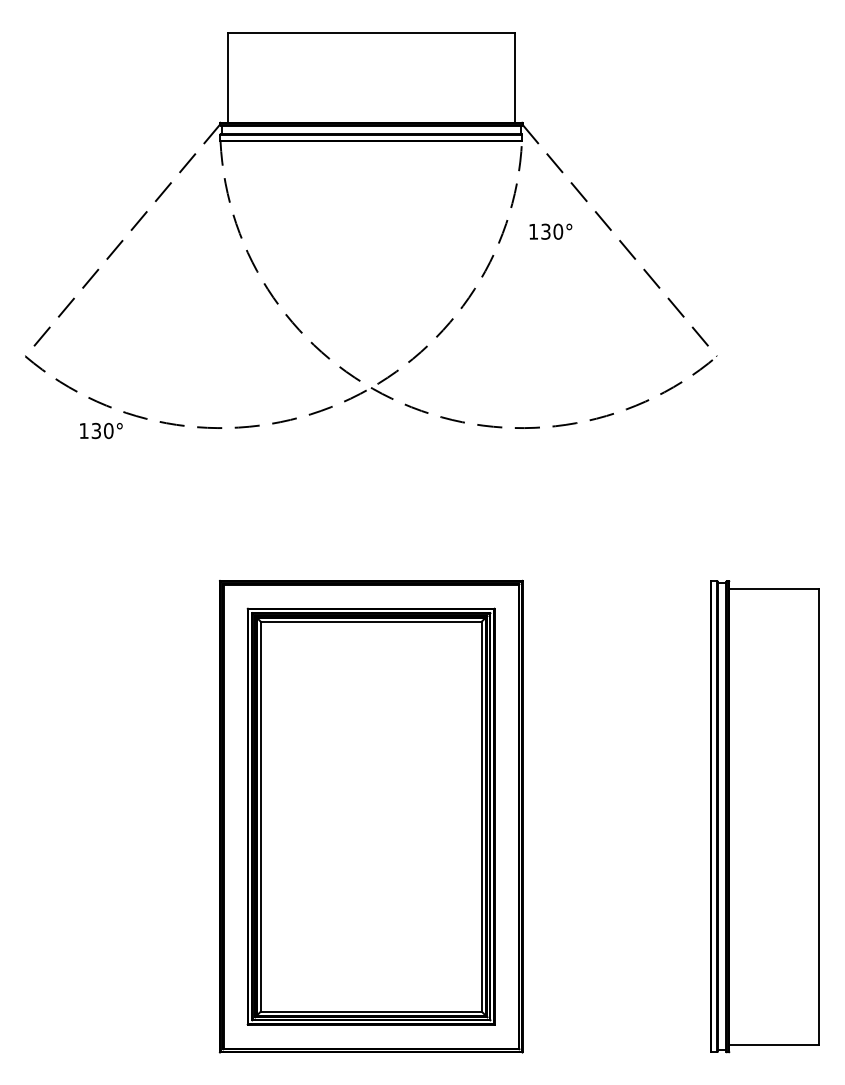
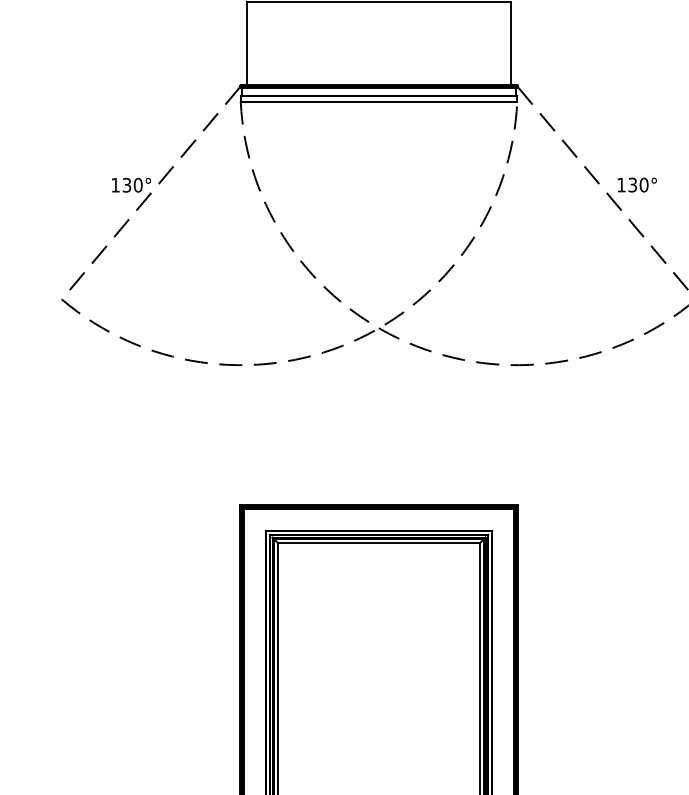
text: (550, 231) -> (636, 184), moved
text: (101, 430) -> (131, 184), moved

